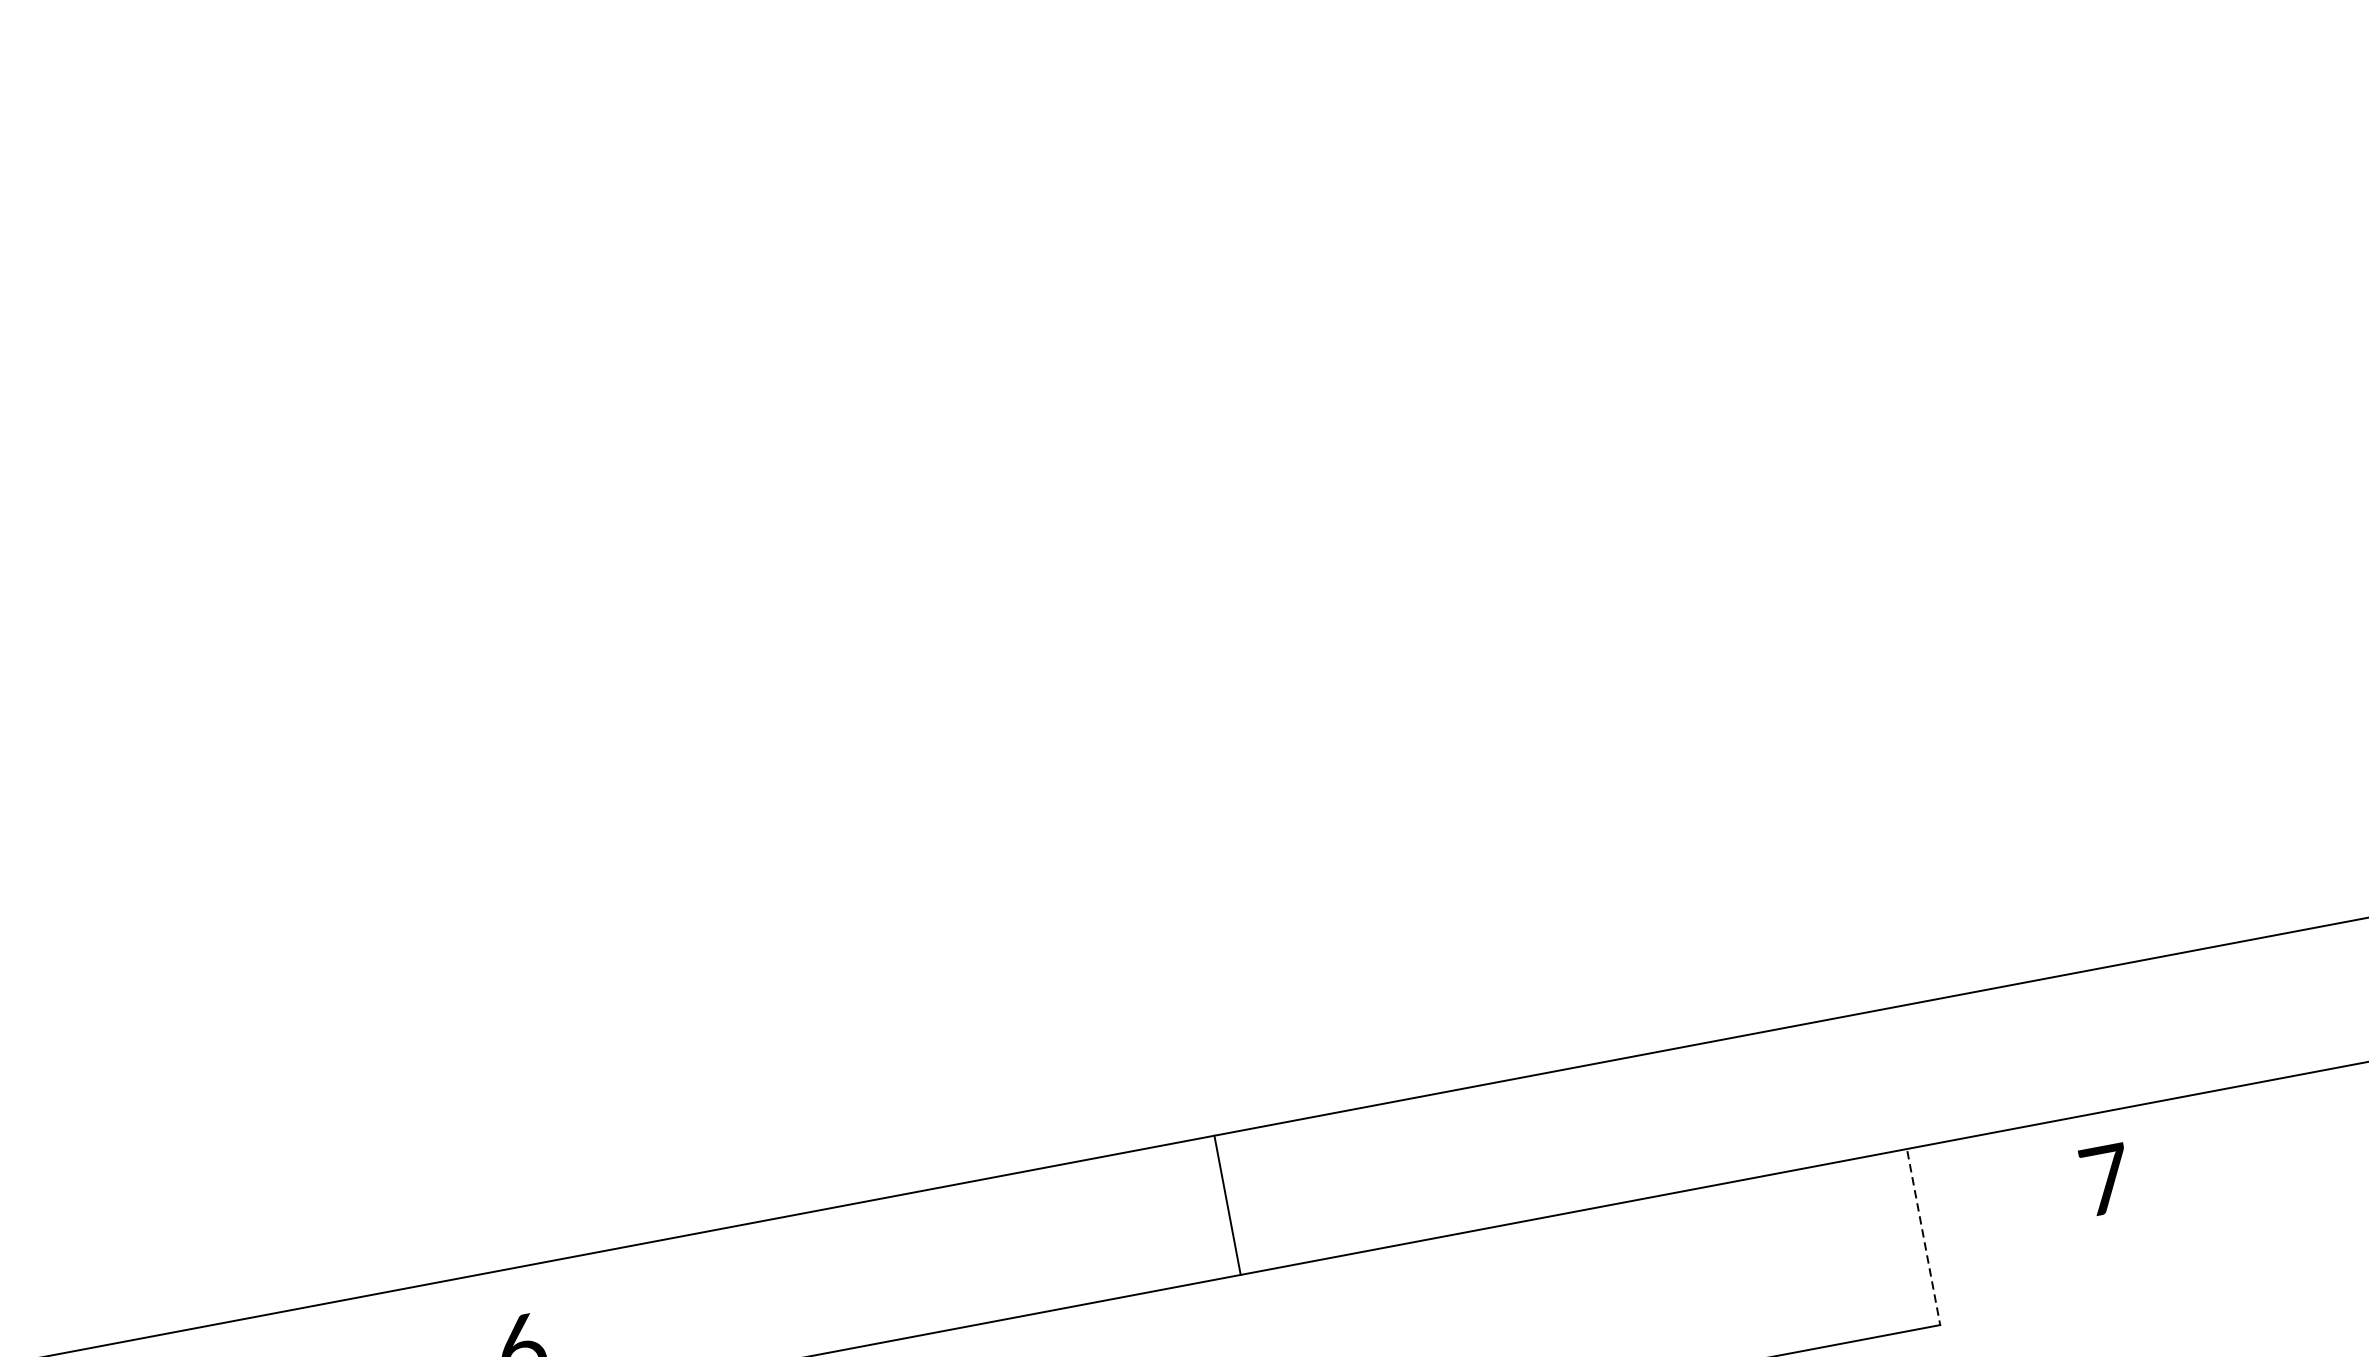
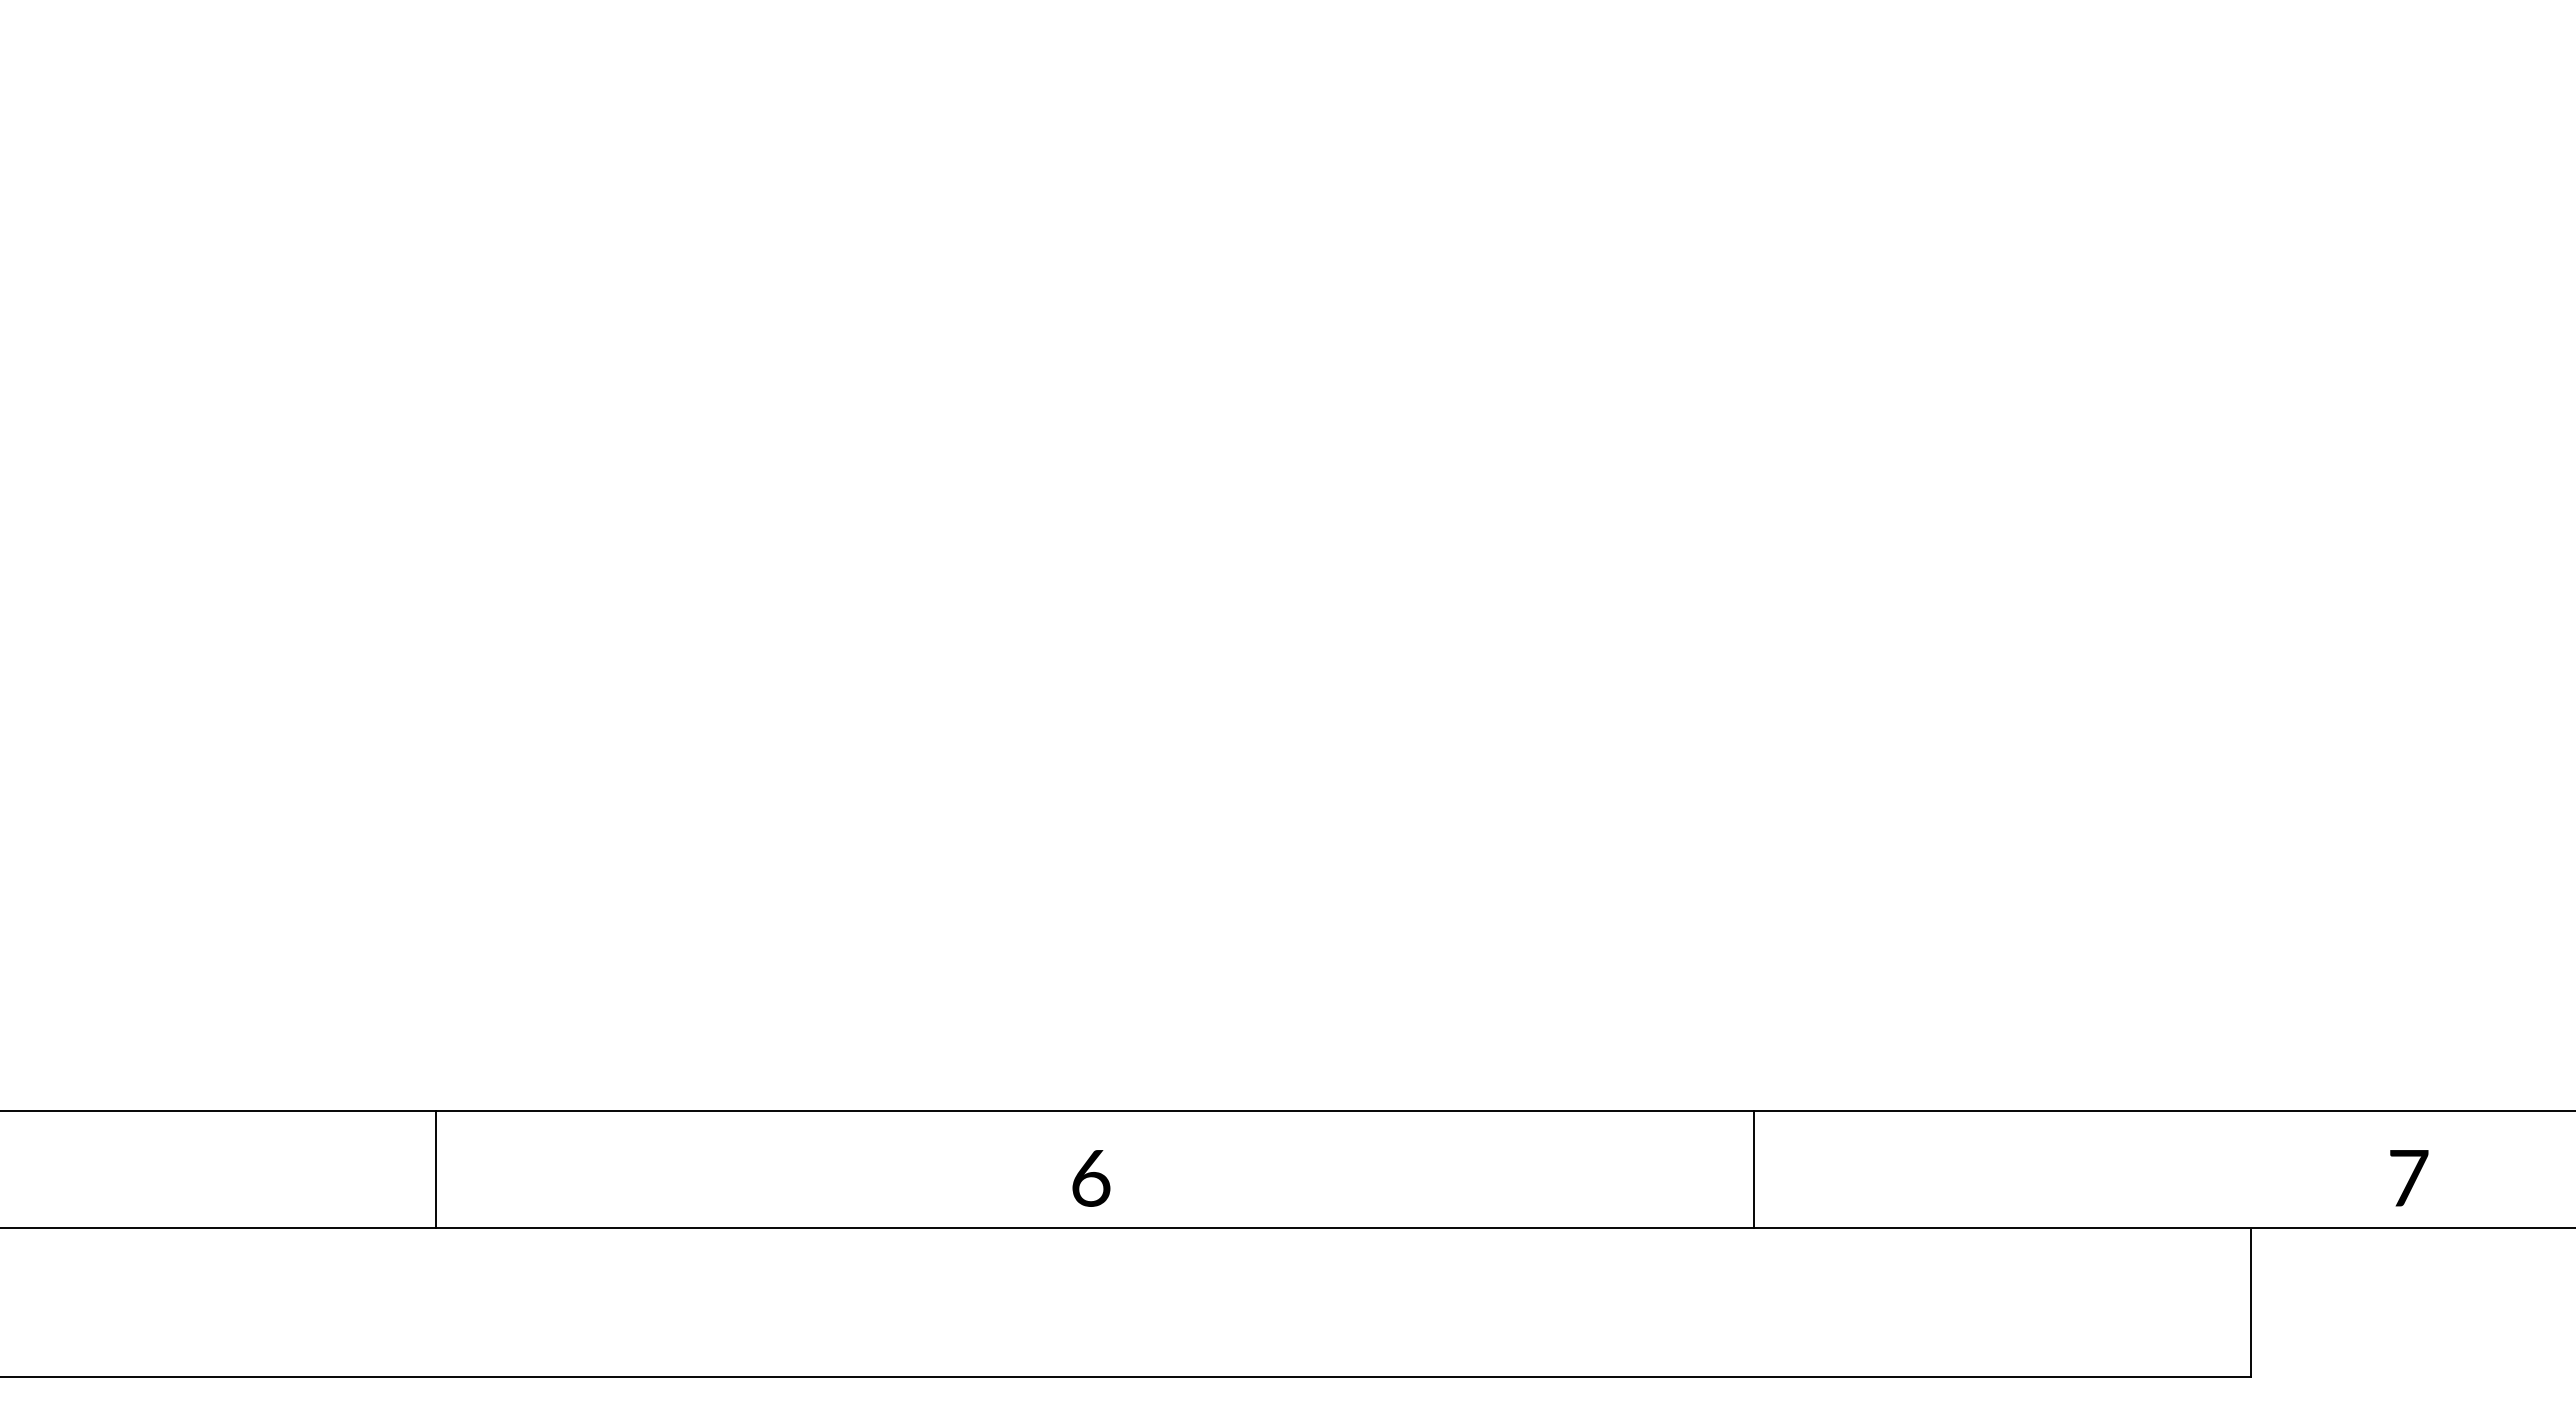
text: (2106, 1180) -> (2409, 1178), moved
line: (1227, 1205) -> (1753, 1169), moved
line: (1924, 1239) -> (2251, 1304), dashed -> solid

